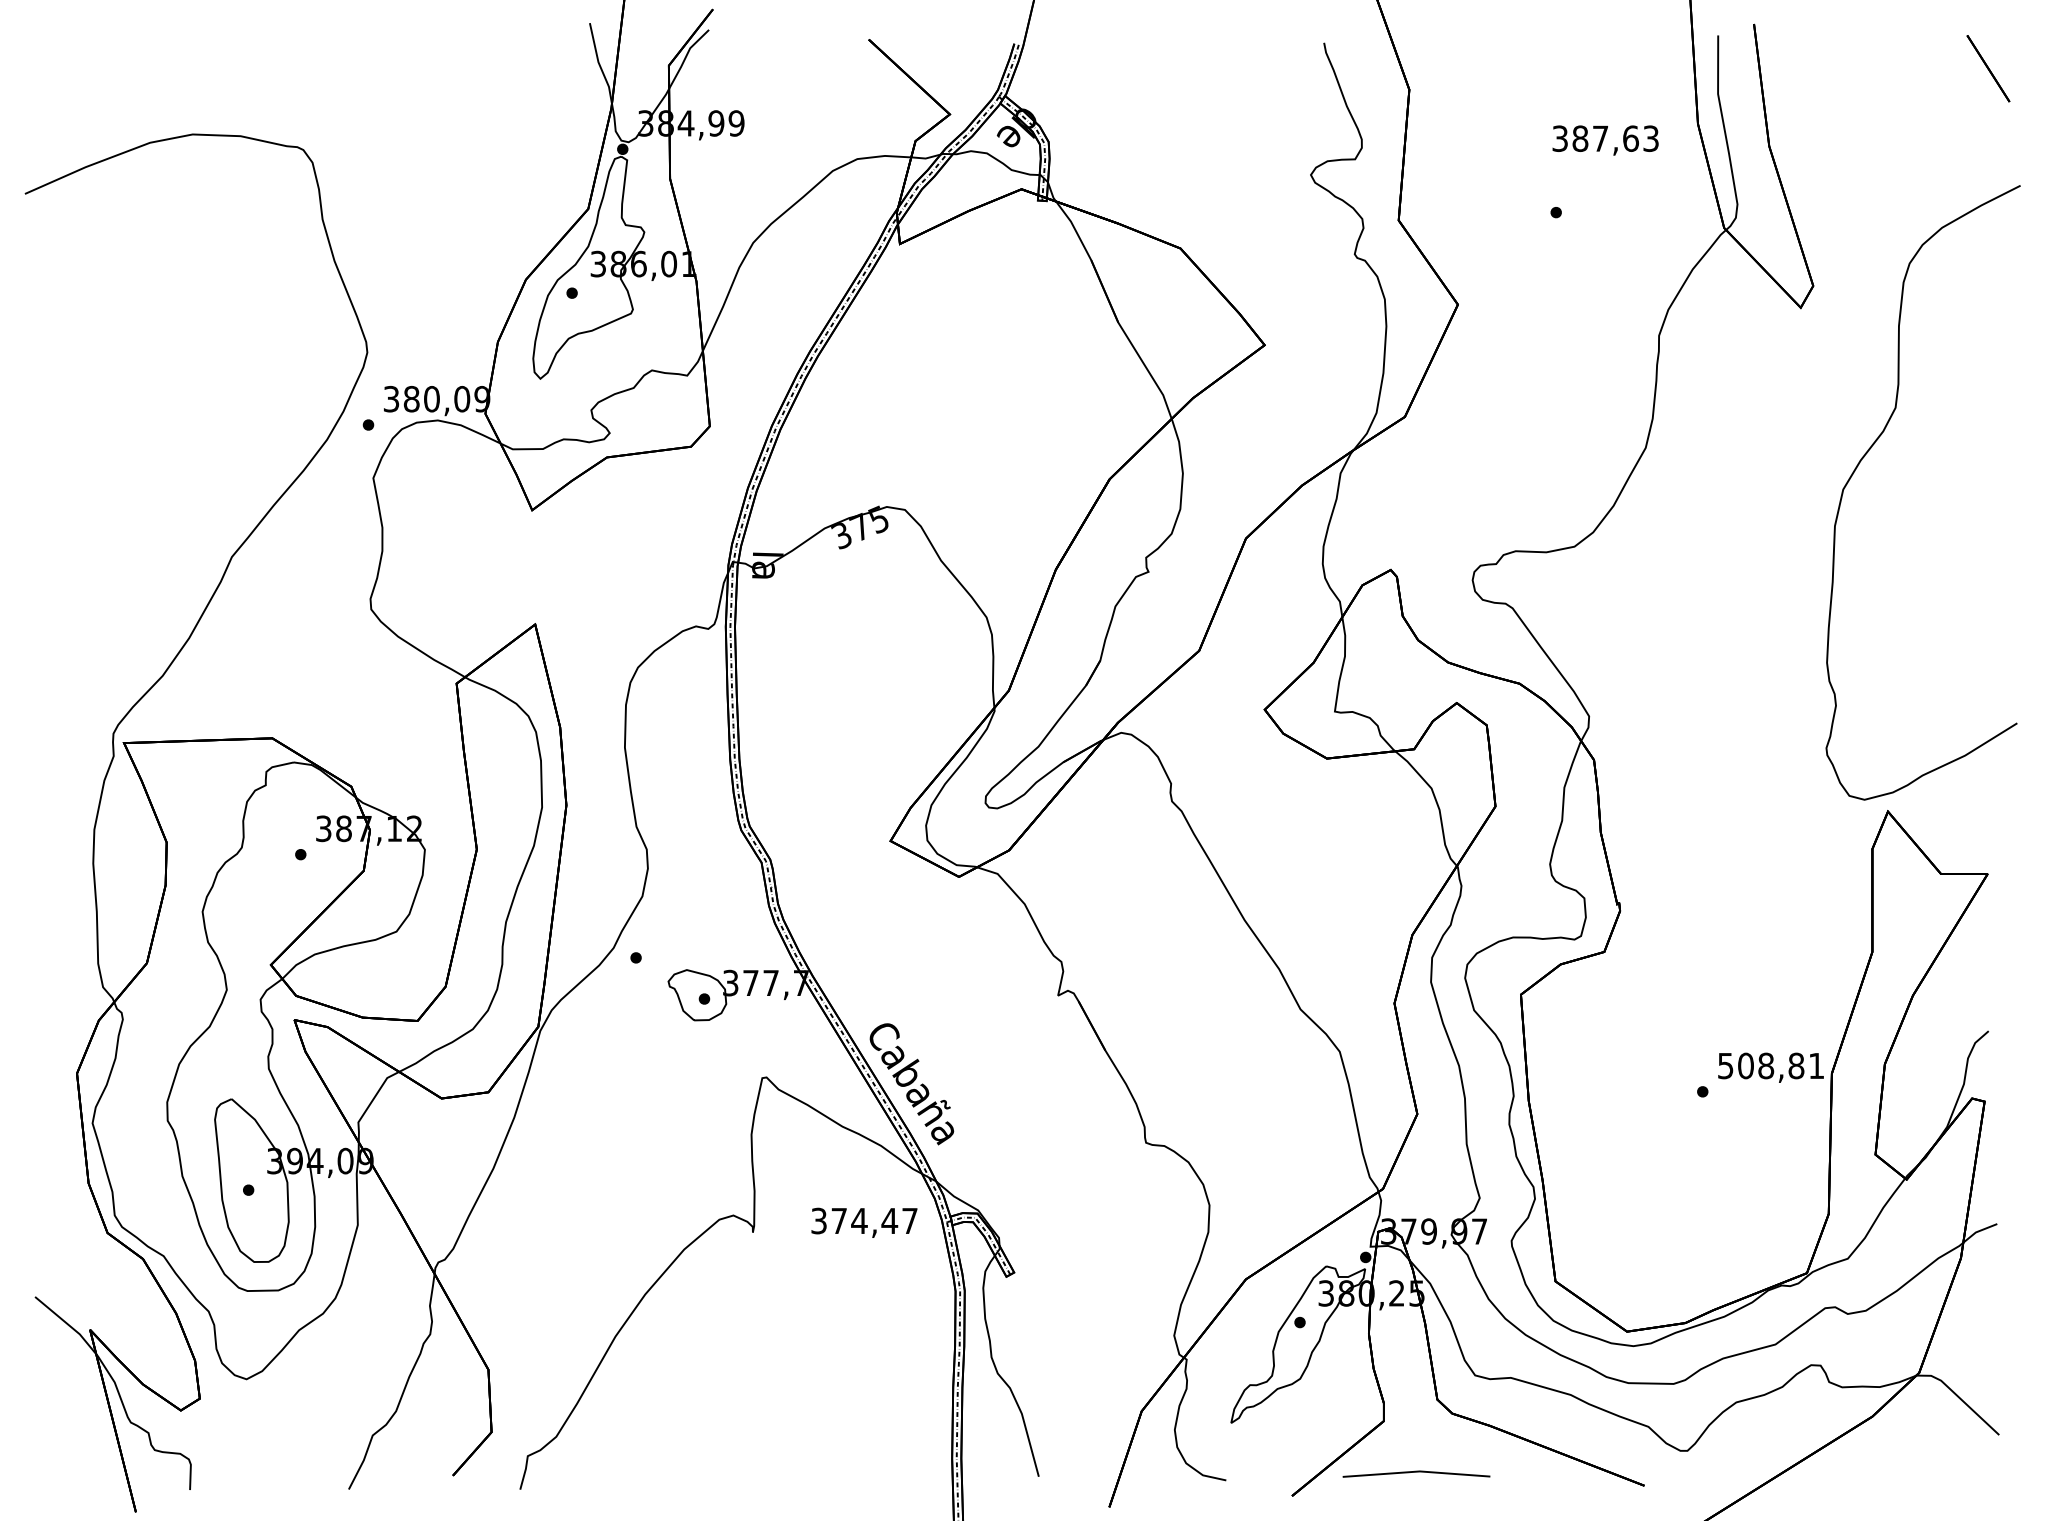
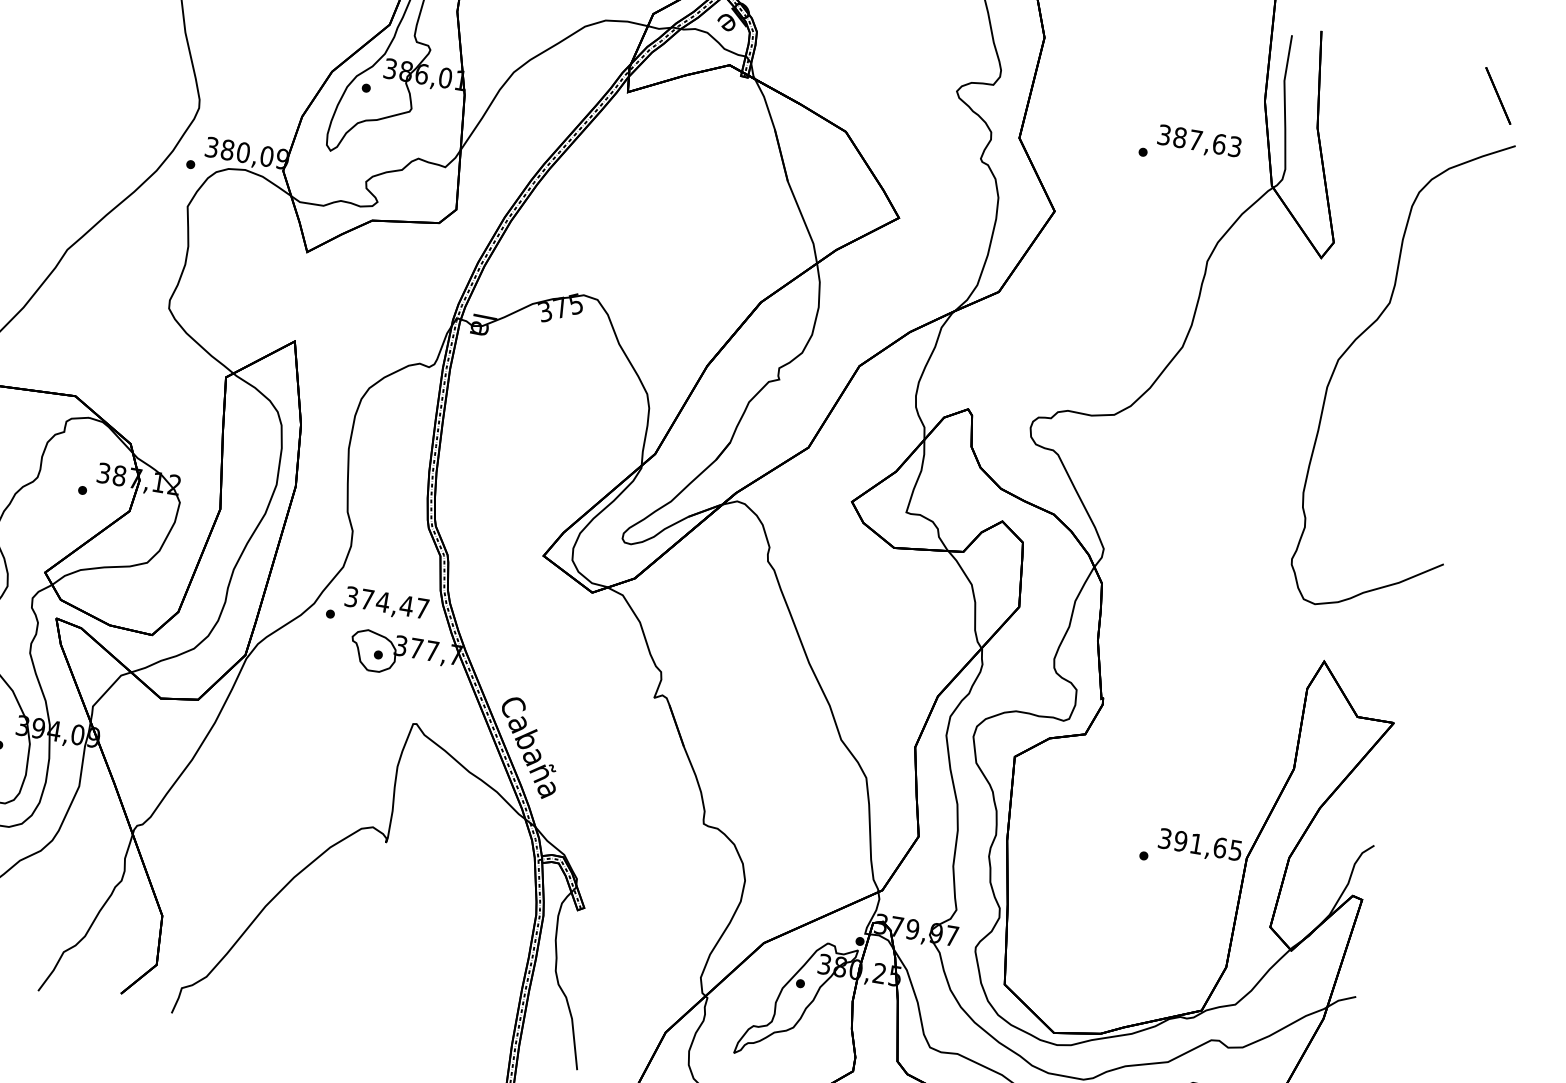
text: (1605, 140) -> (1199, 142), moved
curve: (1868, 452) -> (1362, 334), moved
text: (1770, 1065) -> (1200, 844), 508,81 -> 391,65
text: (864, 1222) -> (386, 603), moved

